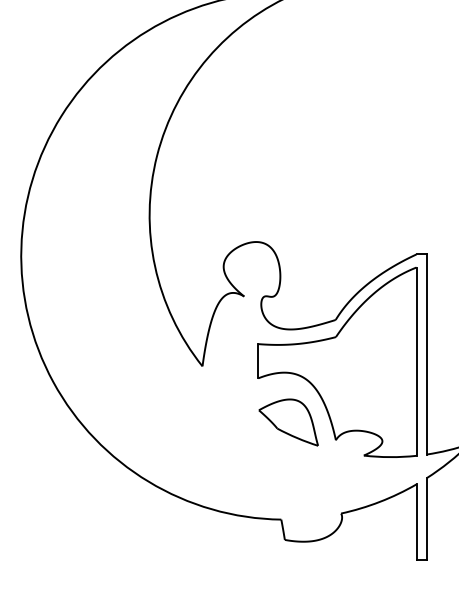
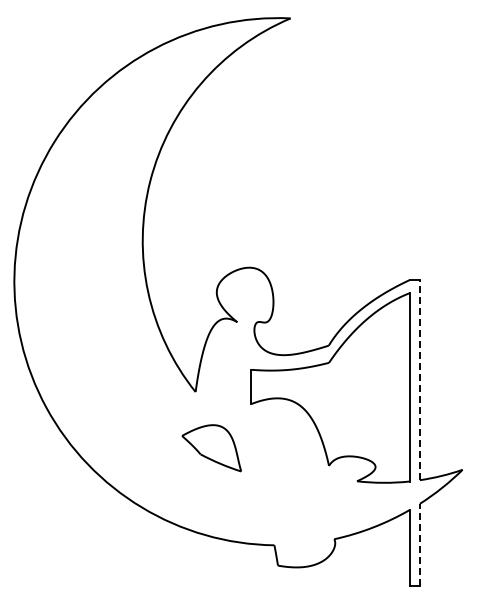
line: (426, 353) -> (419, 379), solid -> dashed
part: (288, 422) -> (211, 448), moved
line: (426, 518) -> (419, 544), solid -> dashed

